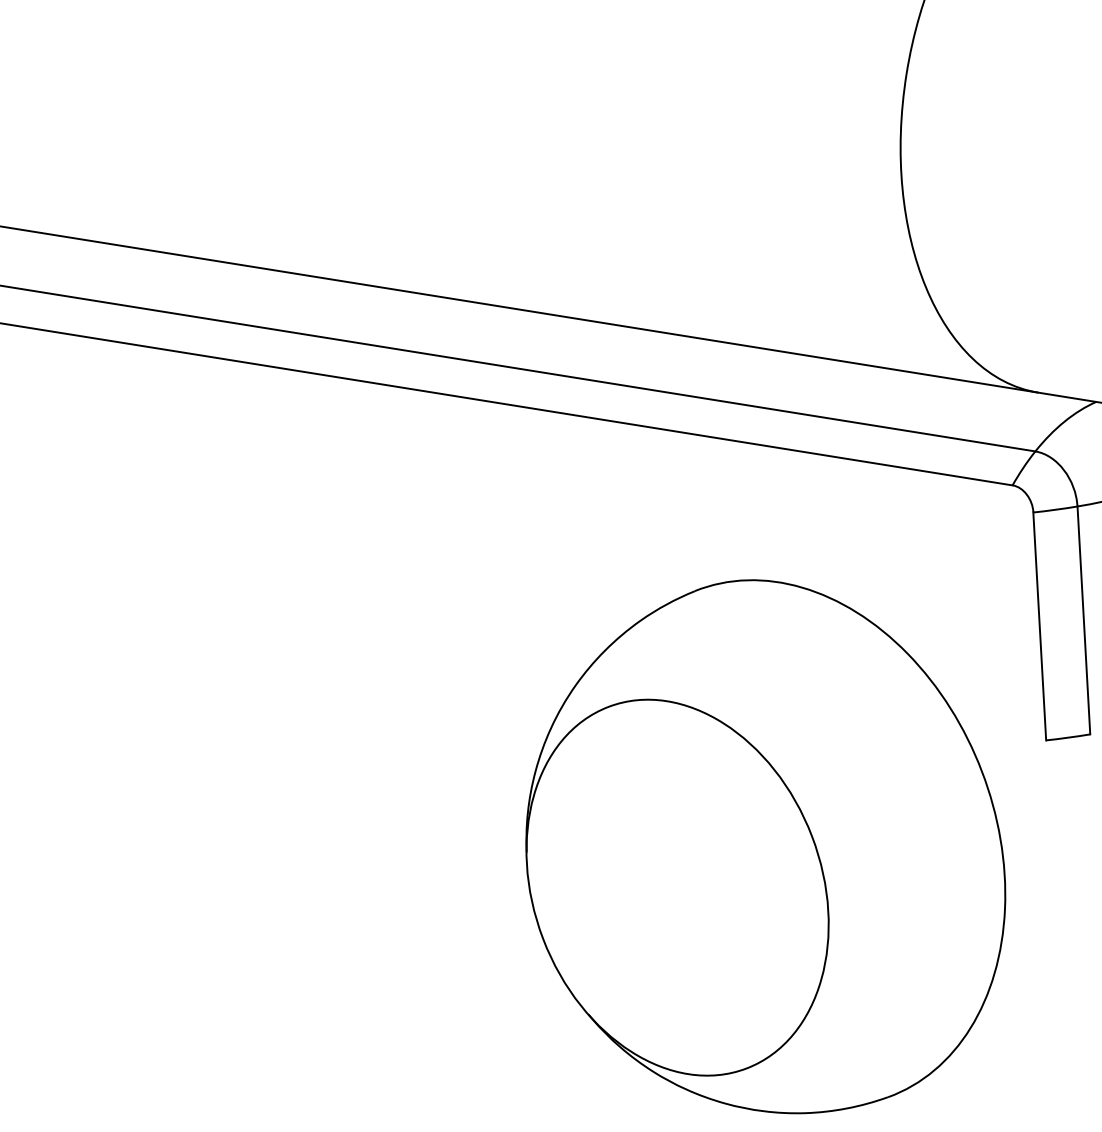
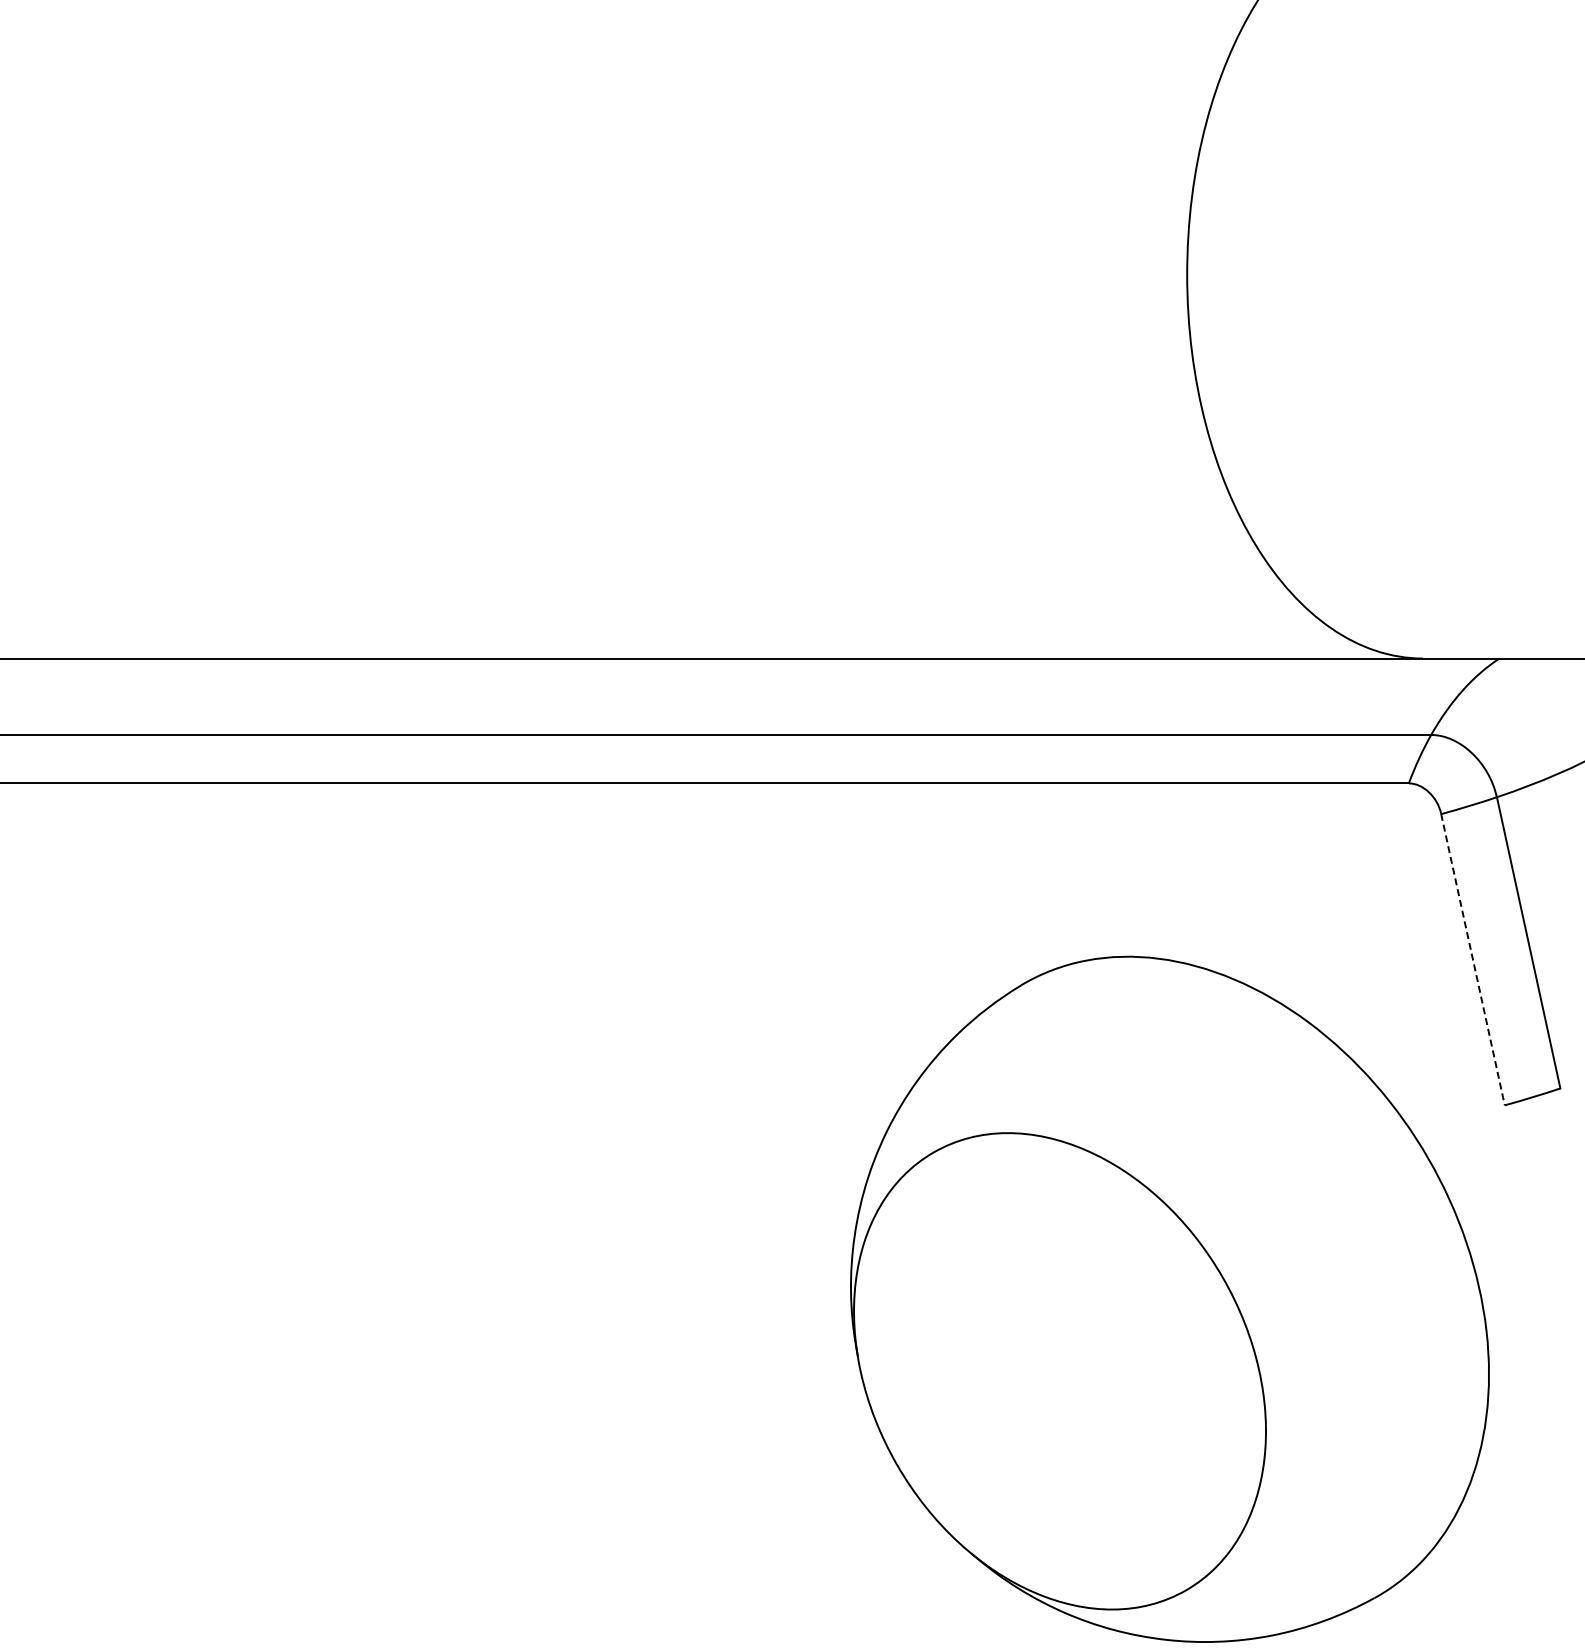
line: (1040, 627) -> (1473, 960), solid -> dashed

